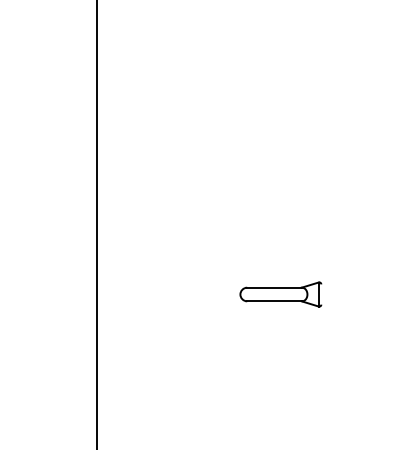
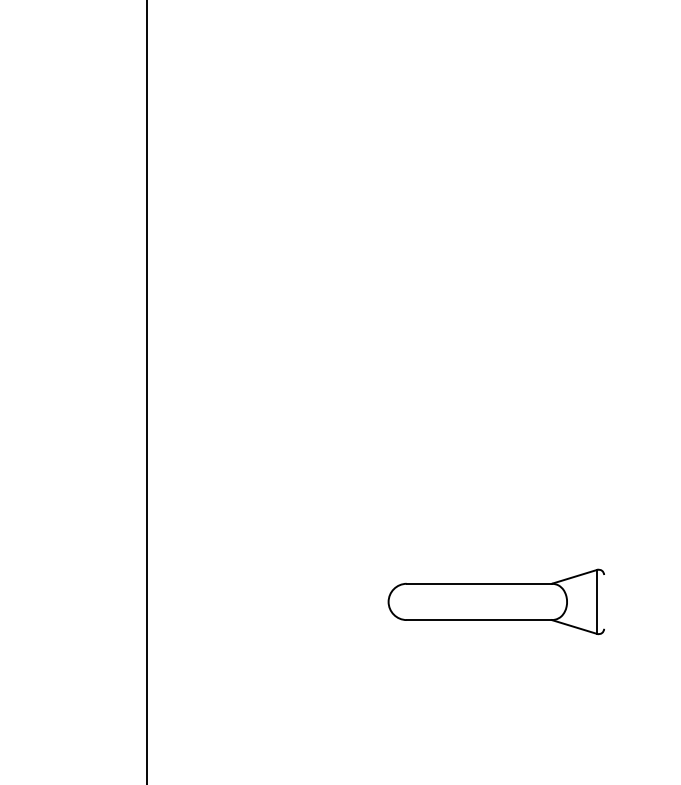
part: (280, 294) -> (495, 601), size x1.4

